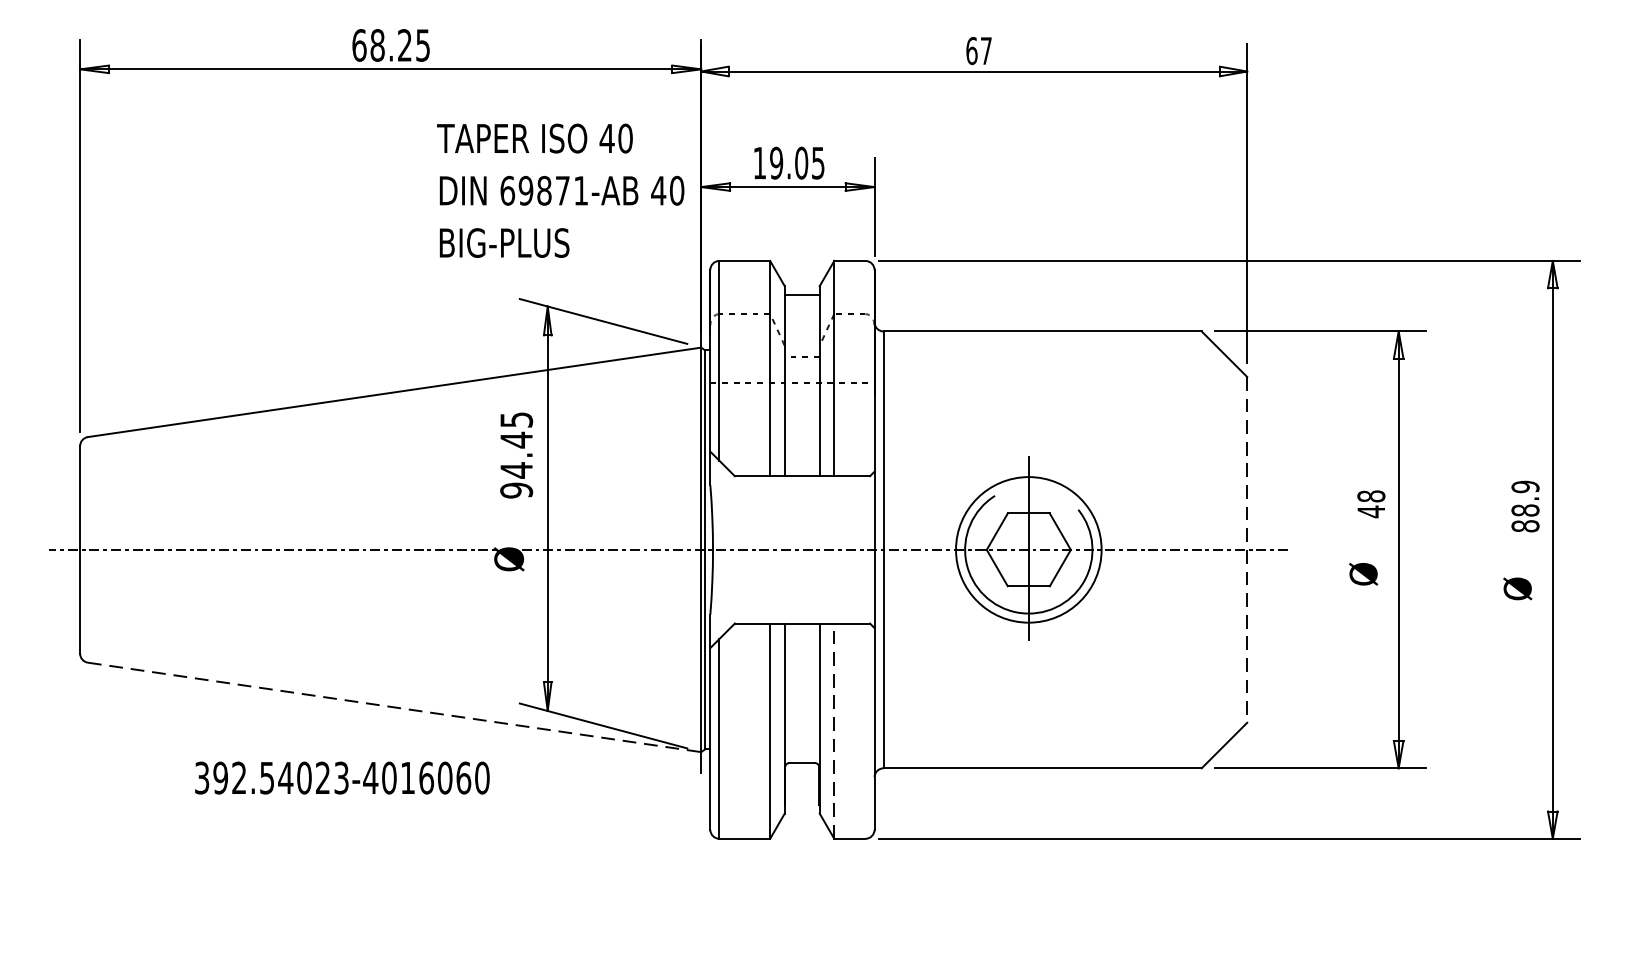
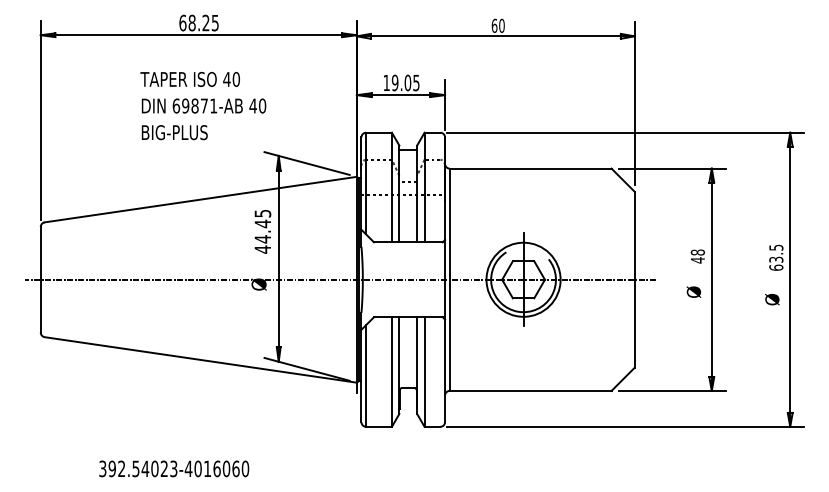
text: (985, 50) -> (501, 25), 67 -> 60
text: (561, 189) -> (203, 105), moved
text: (515, 490) -> (262, 249), 94.45 -> 44.45
text: (1525, 506) -> (776, 257), 88.9 -> 63.5
line: (1246, 549) -> (634, 279), dashed -> solid
line: (393, 706) -> (200, 359), dashed -> solid
line: (834, 732) -> (424, 372), dashed -> solid
text: (342, 777) -> (174, 468), moved

